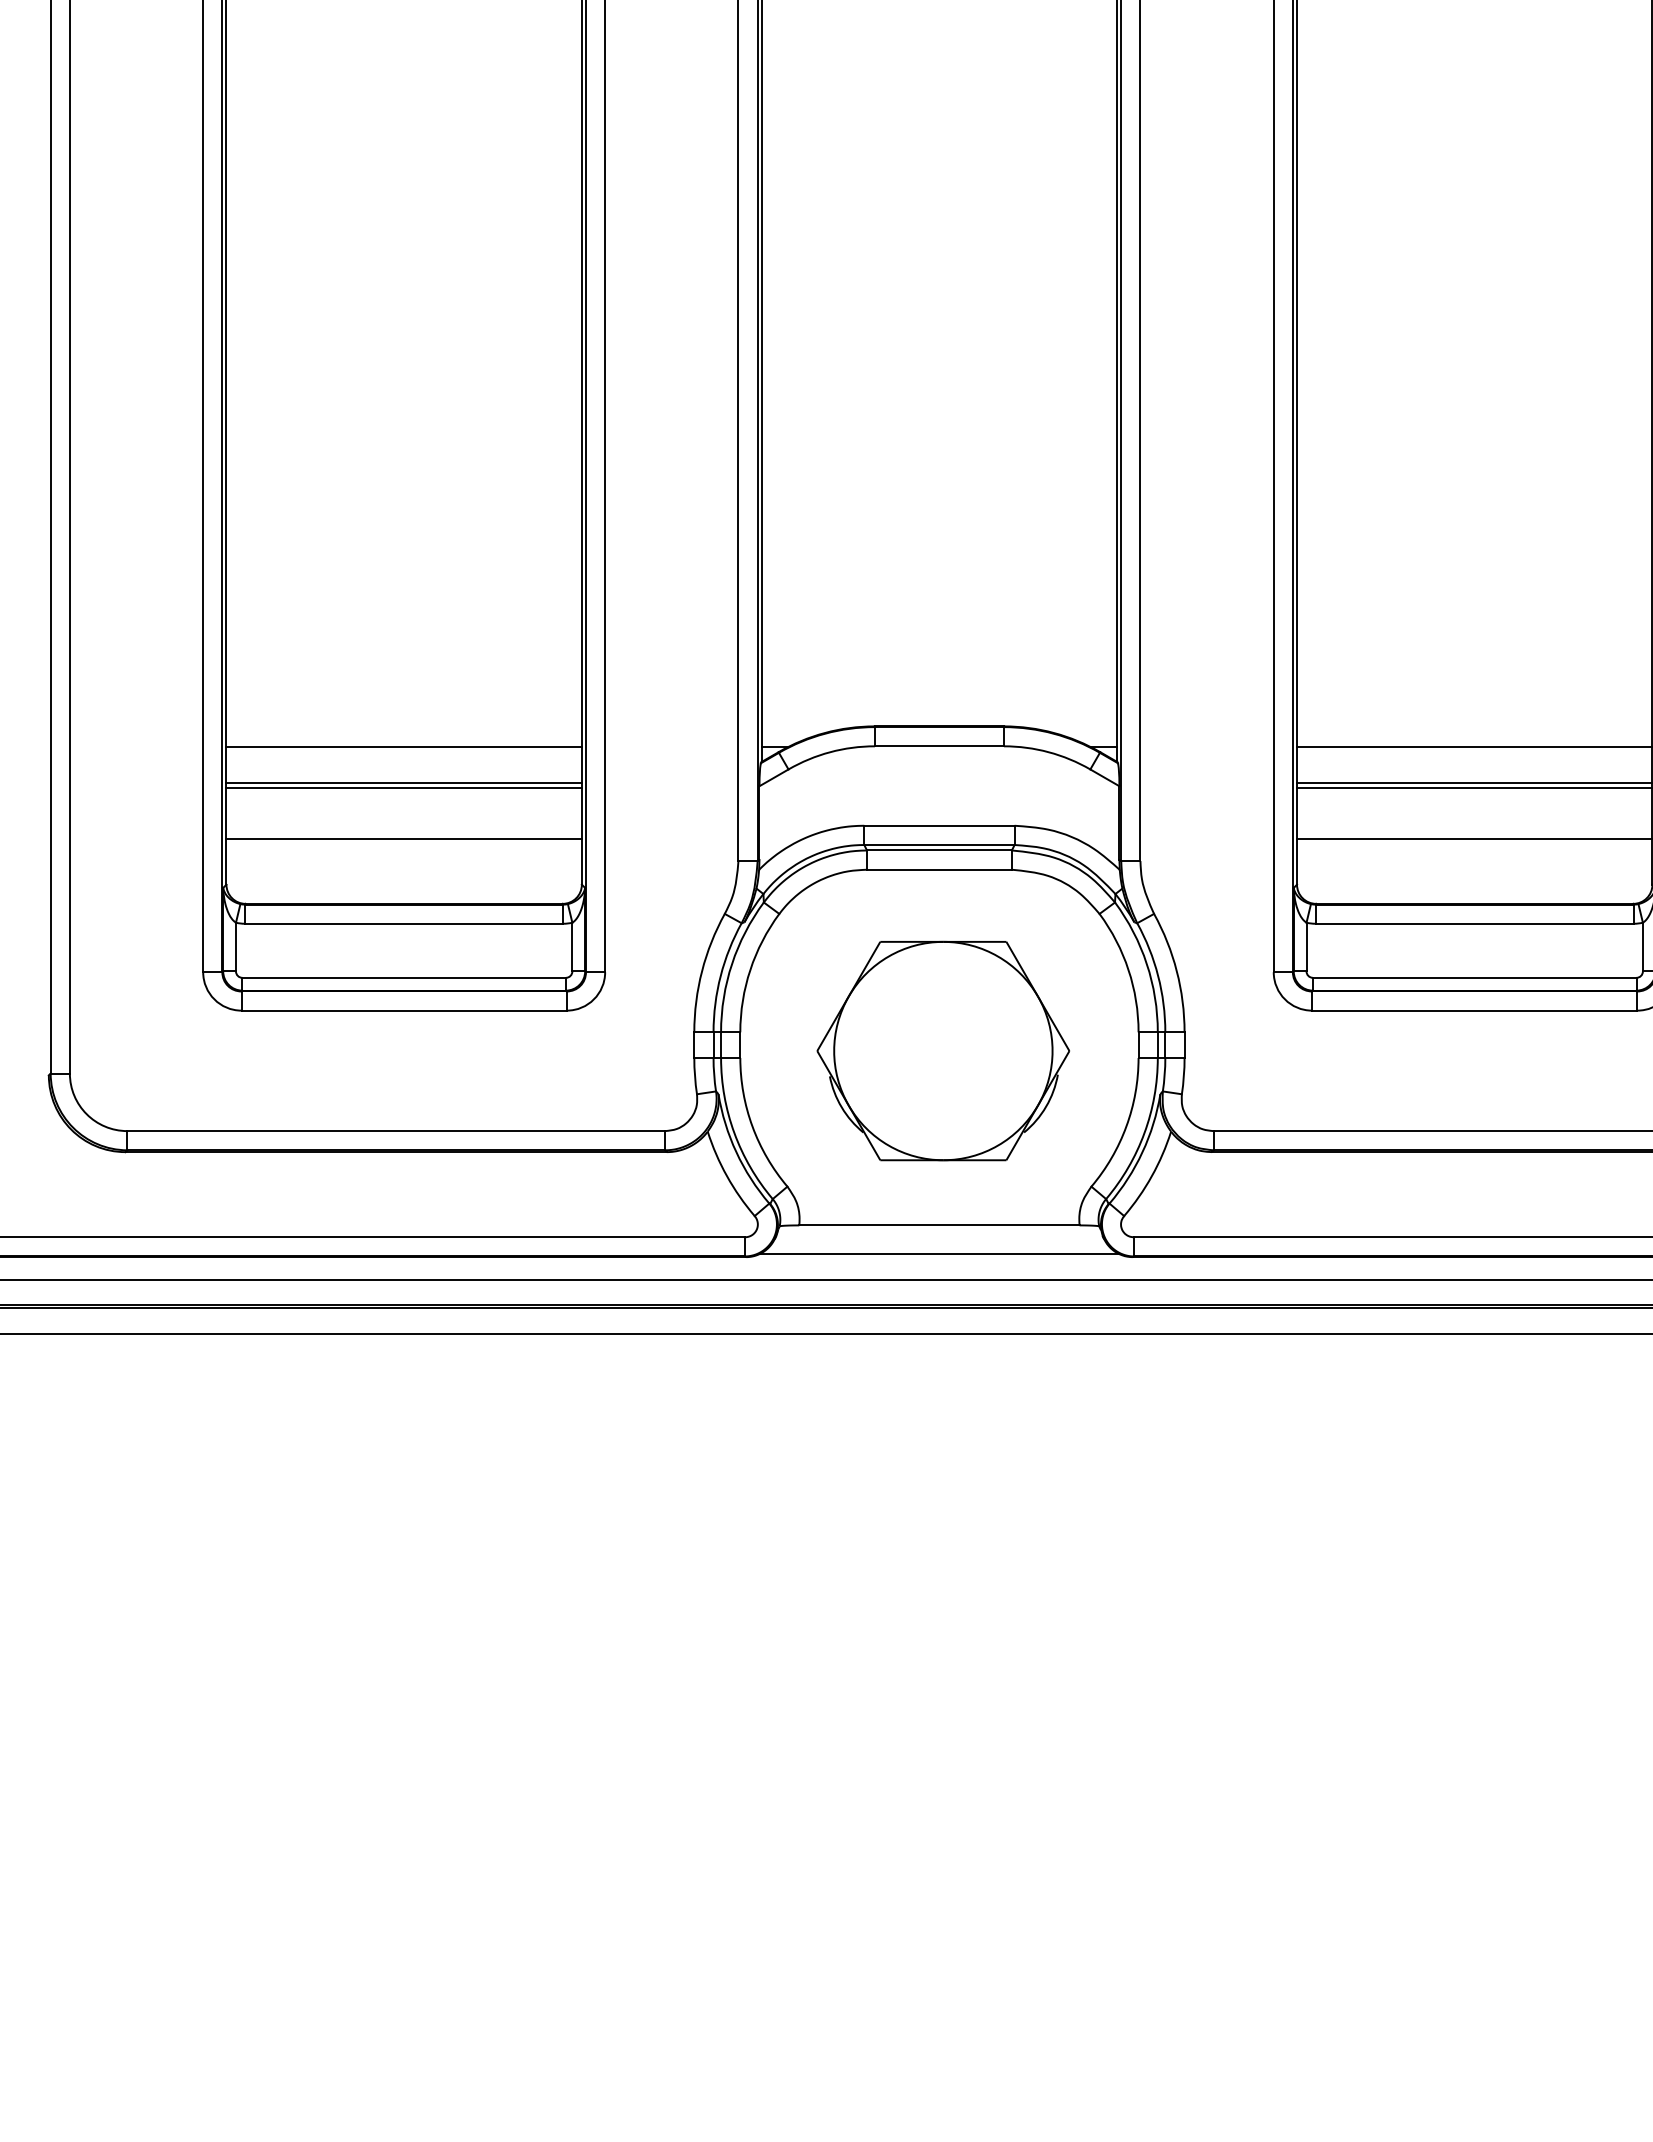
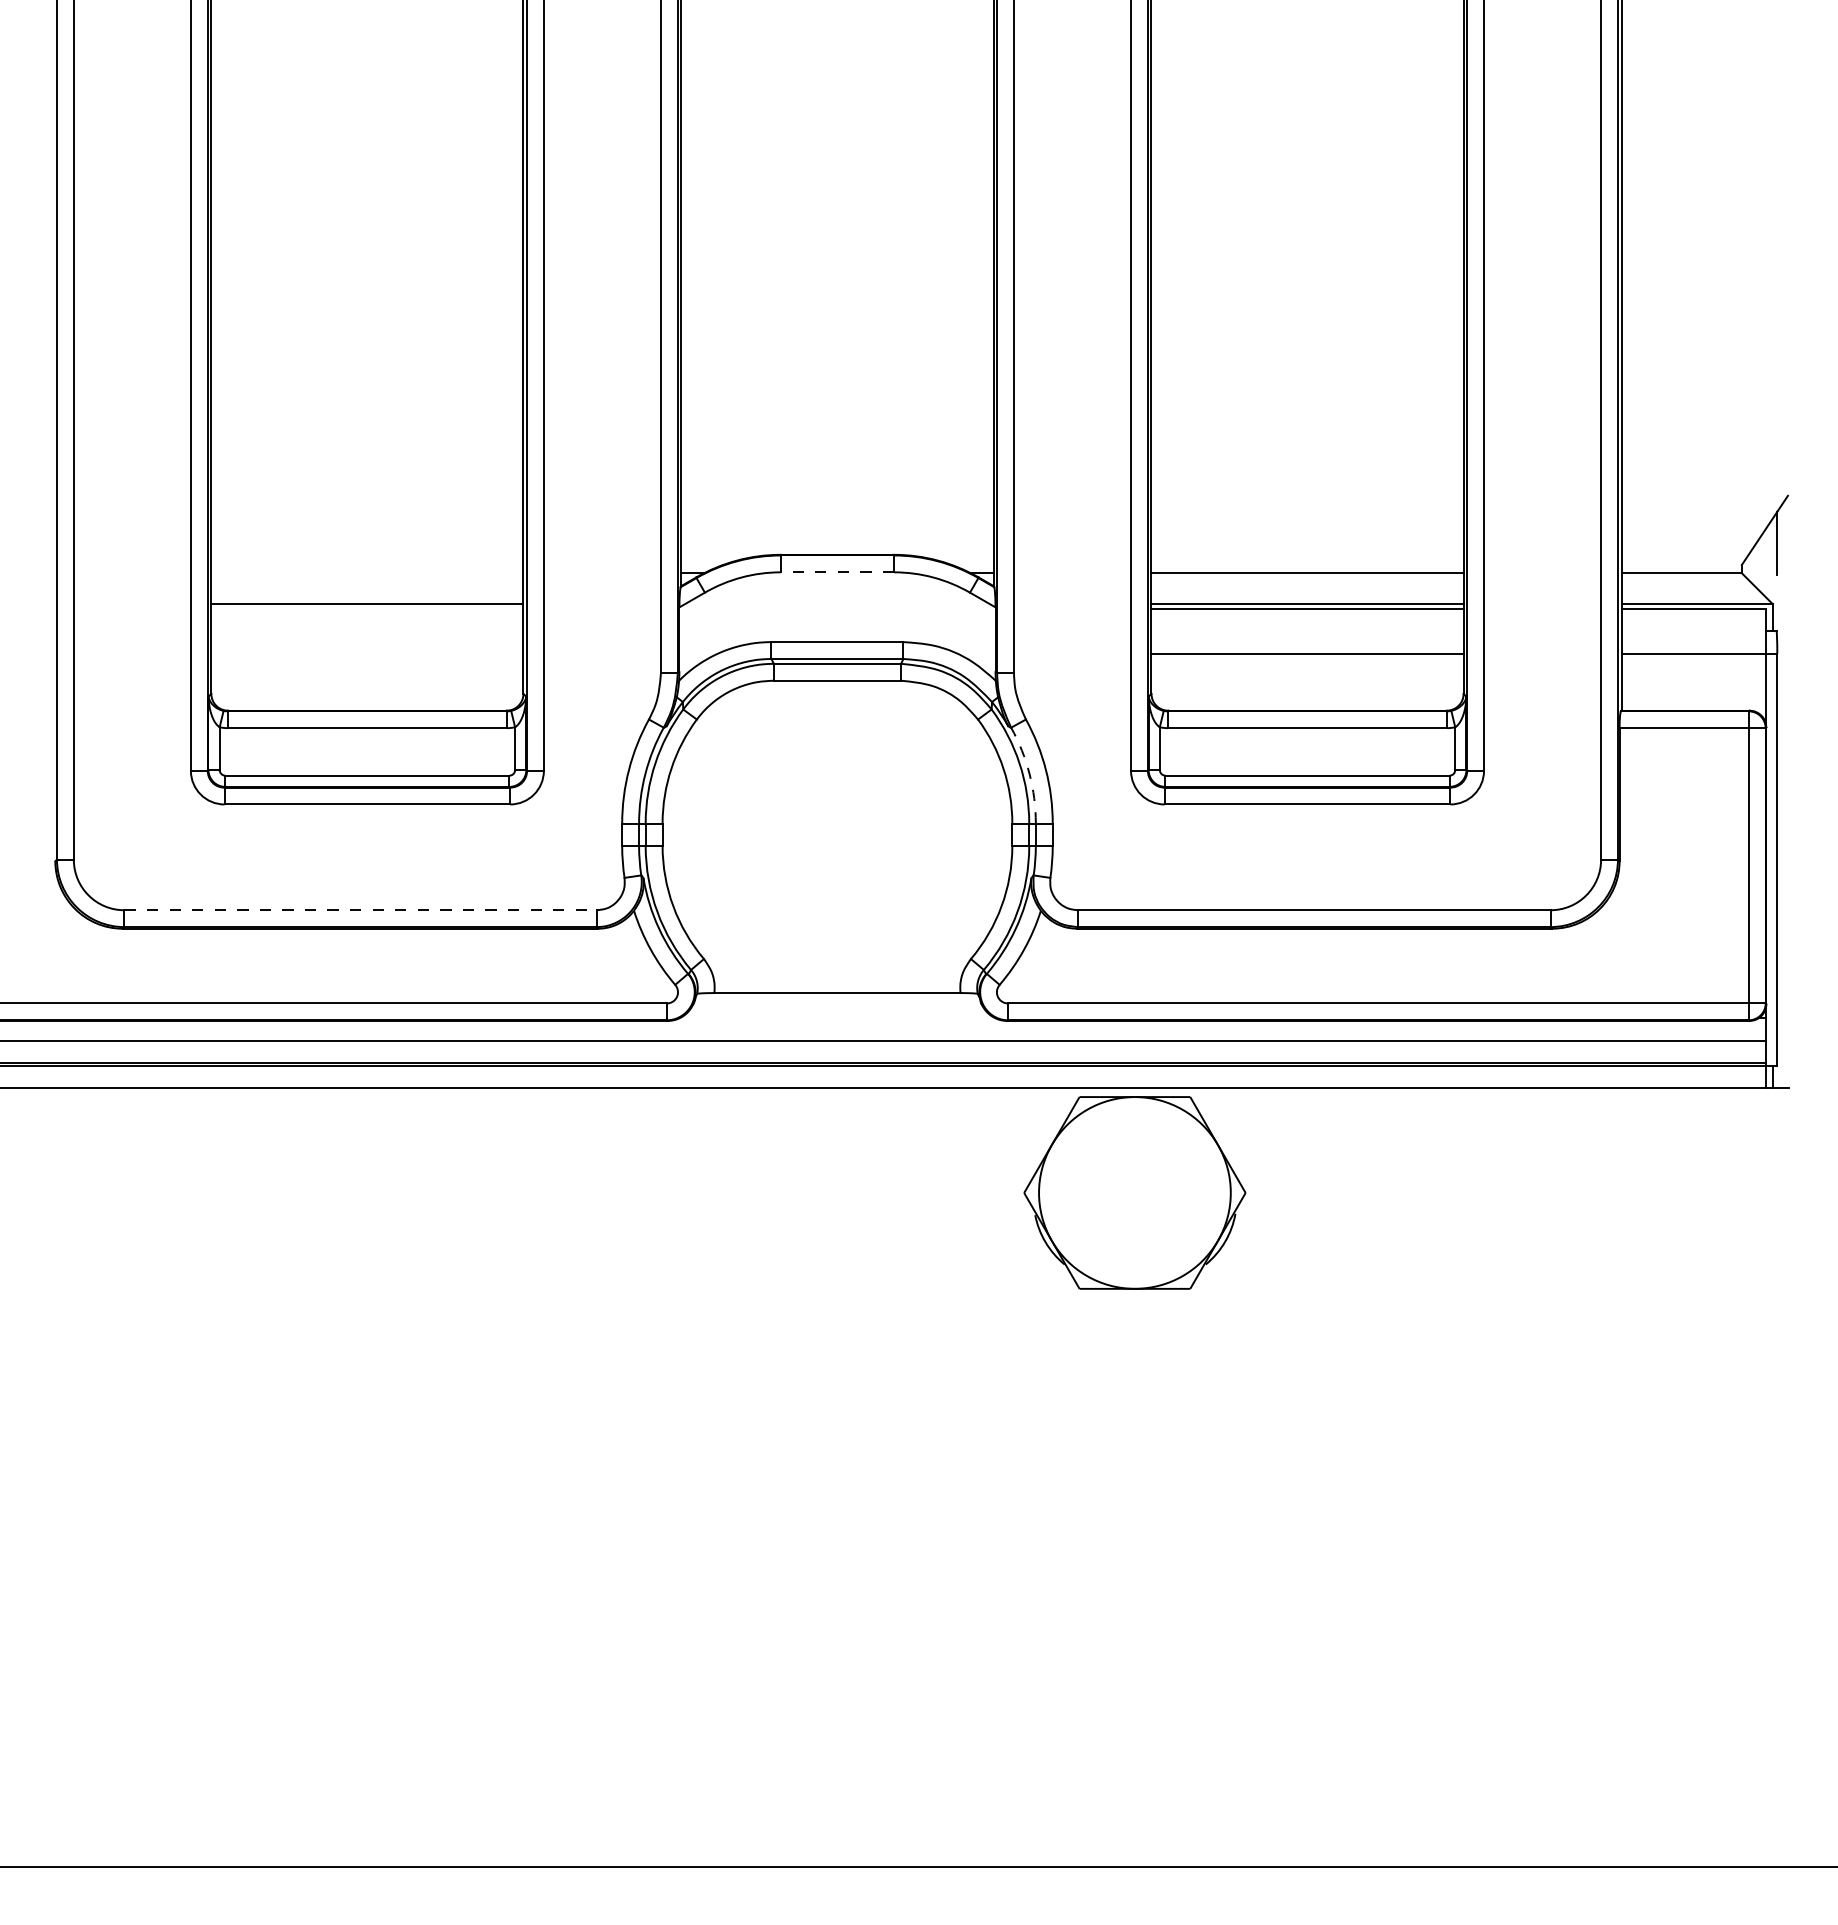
line: (939, 746) -> (837, 572), solid -> dashed
line: (404, 747) -> (367, 573), removed
line: (404, 787) -> (367, 608), removed
line: (404, 838) -> (367, 653), removed
arc: (1158, 976) -> (1029, 774), solid -> dashed
part: (942, 1050) -> (1134, 1192), moved
line: (397, 1131) -> (361, 910), solid -> dashed
line: (939, 1254) -> (837, 1018), removed

